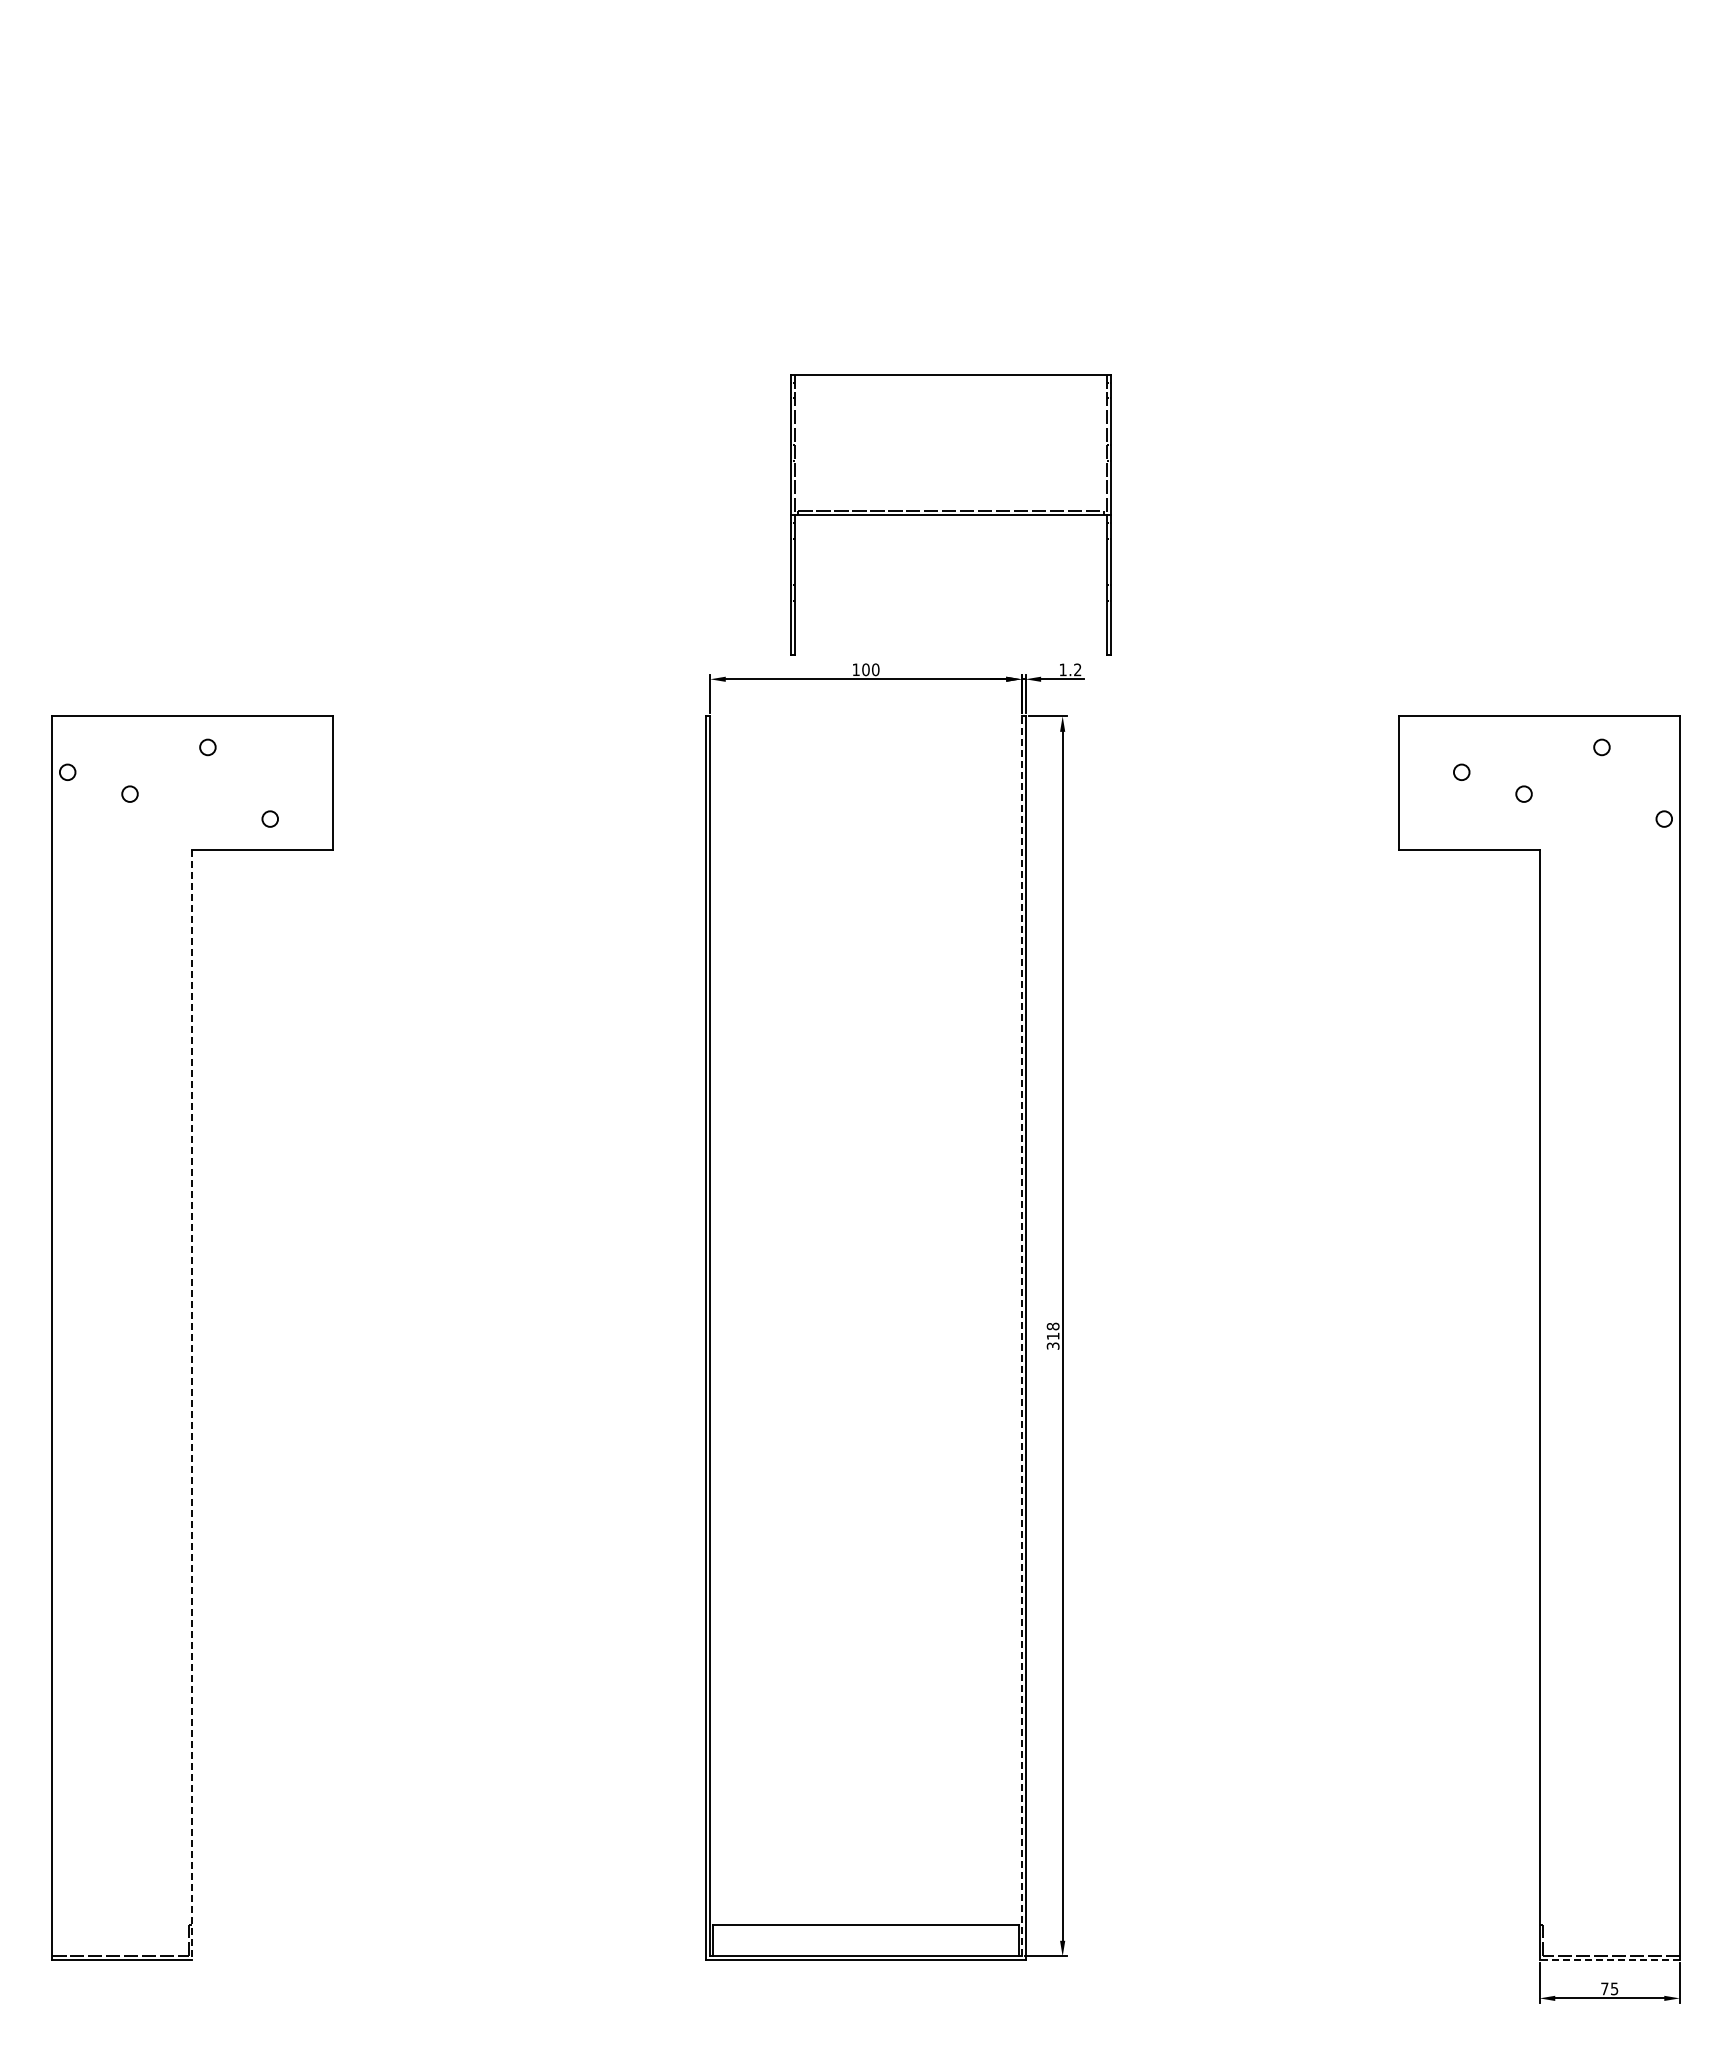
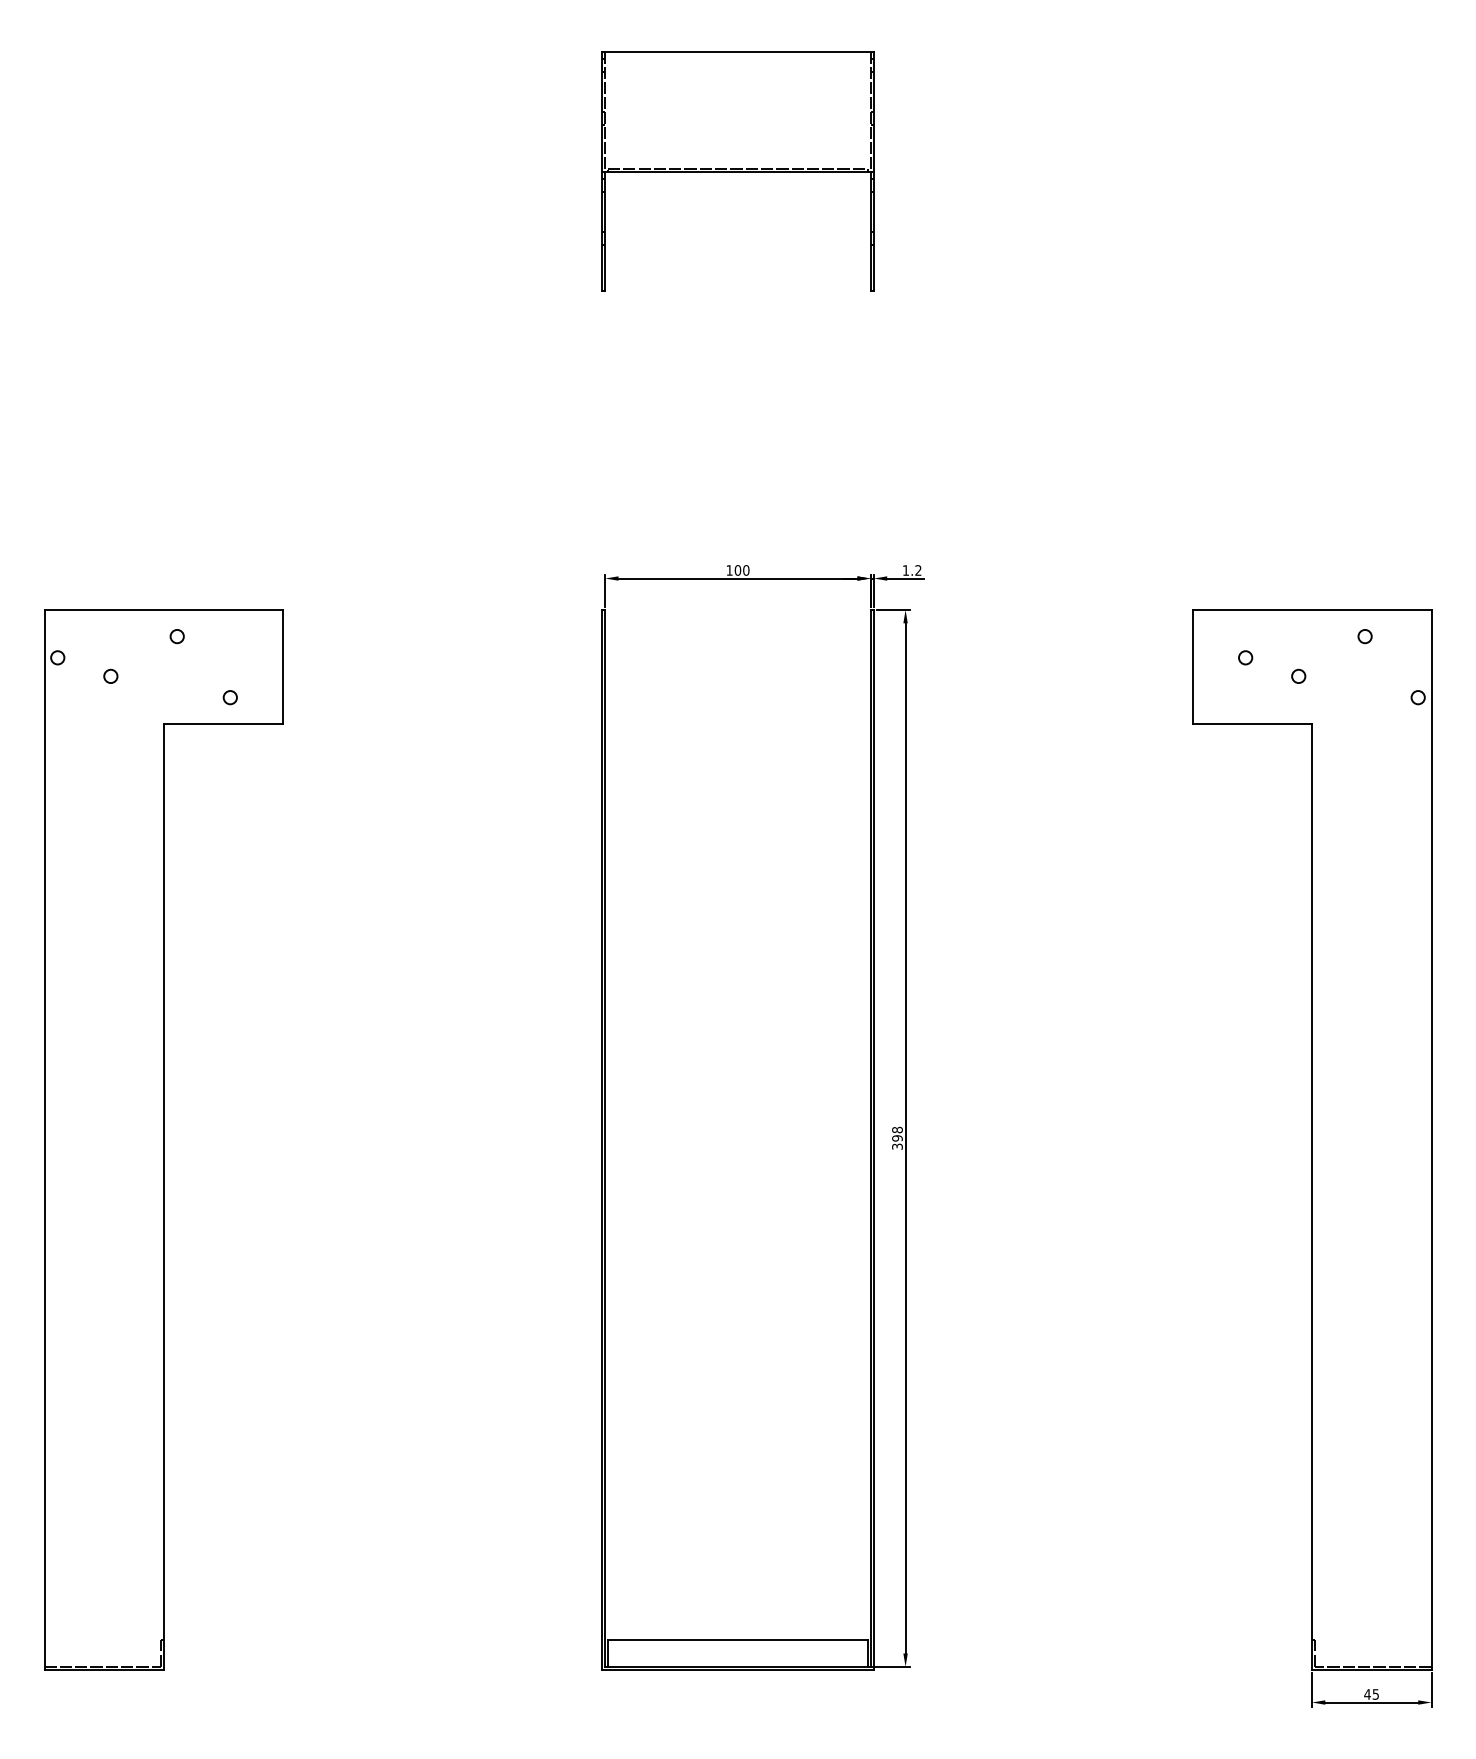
part: (950, 514) -> (737, 171), moved
line: (1021, 1335) -> (870, 1137), dashed -> solid
text: (1052, 1336) -> (896, 1138), 318 -> 398
line: (192, 1405) -> (164, 1197), dashed -> solid
line: (1609, 1960) -> (1371, 1670), dashed -> solid
text: (1604, 1988) -> (1367, 1694), 75 -> 45

